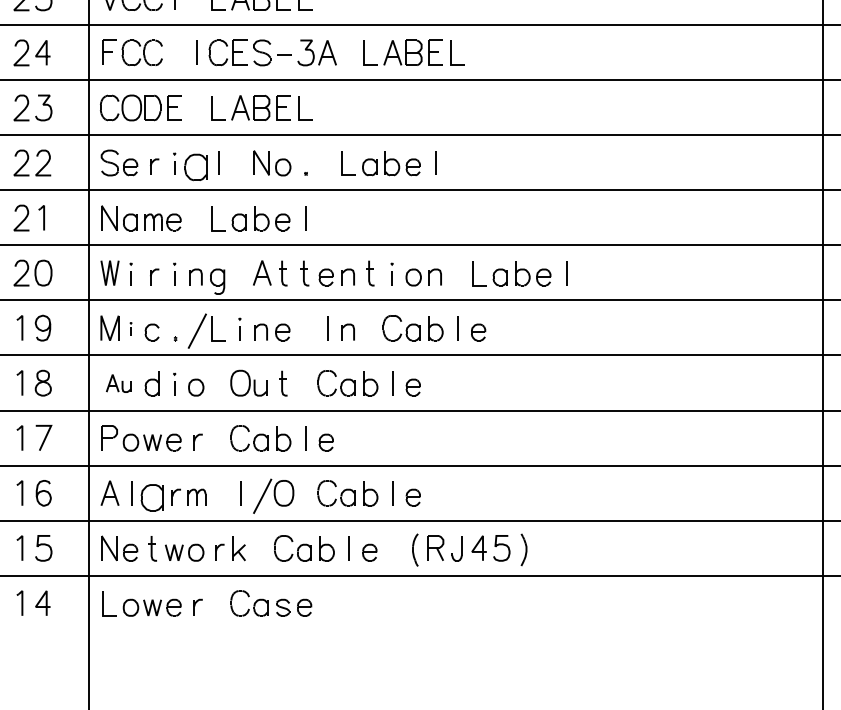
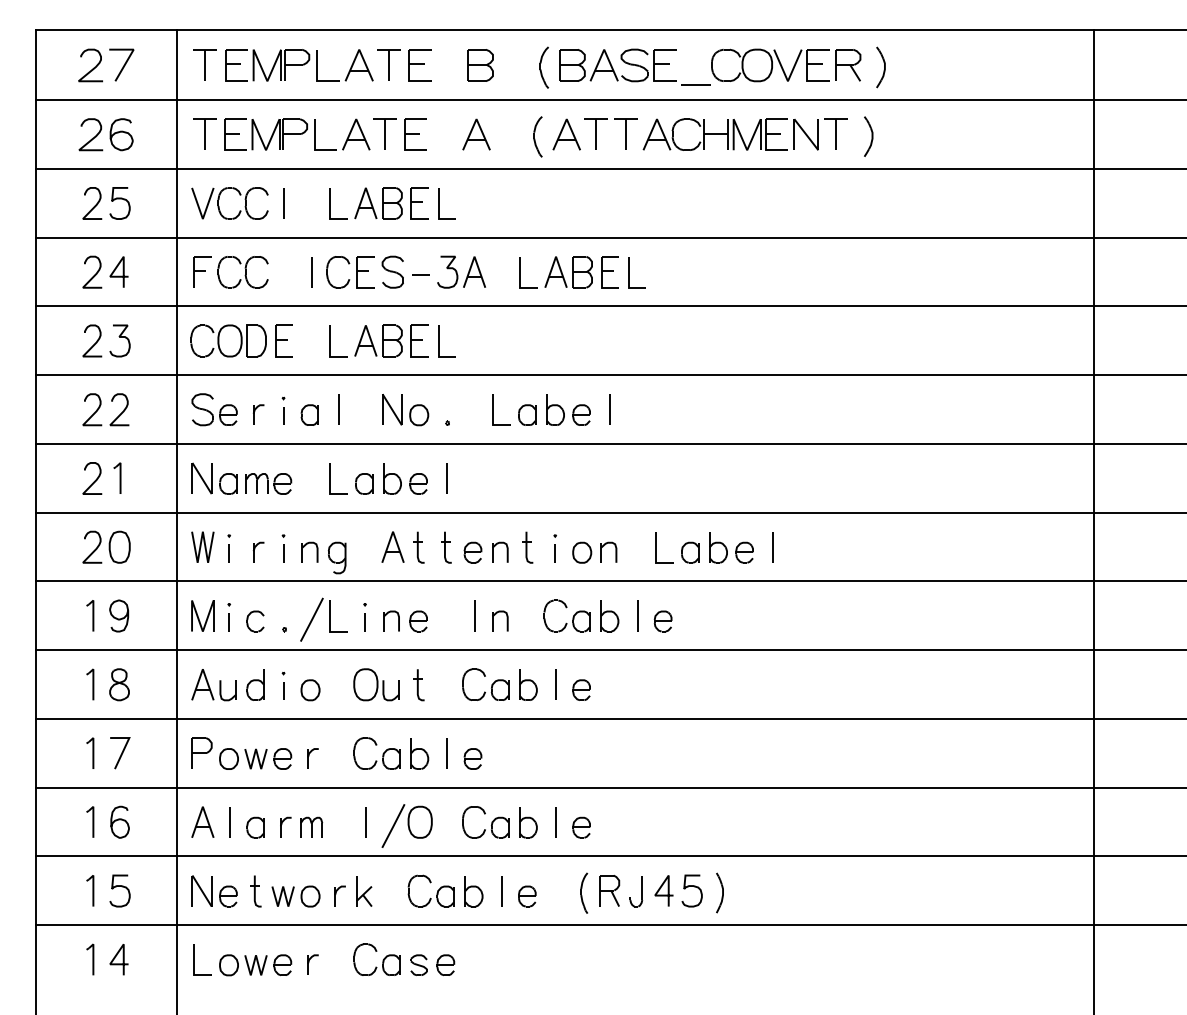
part: (195, 166) -> (309, 414), size x0.62
part: (130, 329) -> (228, 617), size x1.67
part: (118, 383) -> (213, 685), size x1.43
part: (152, 497) -> (255, 827), size x0.62

